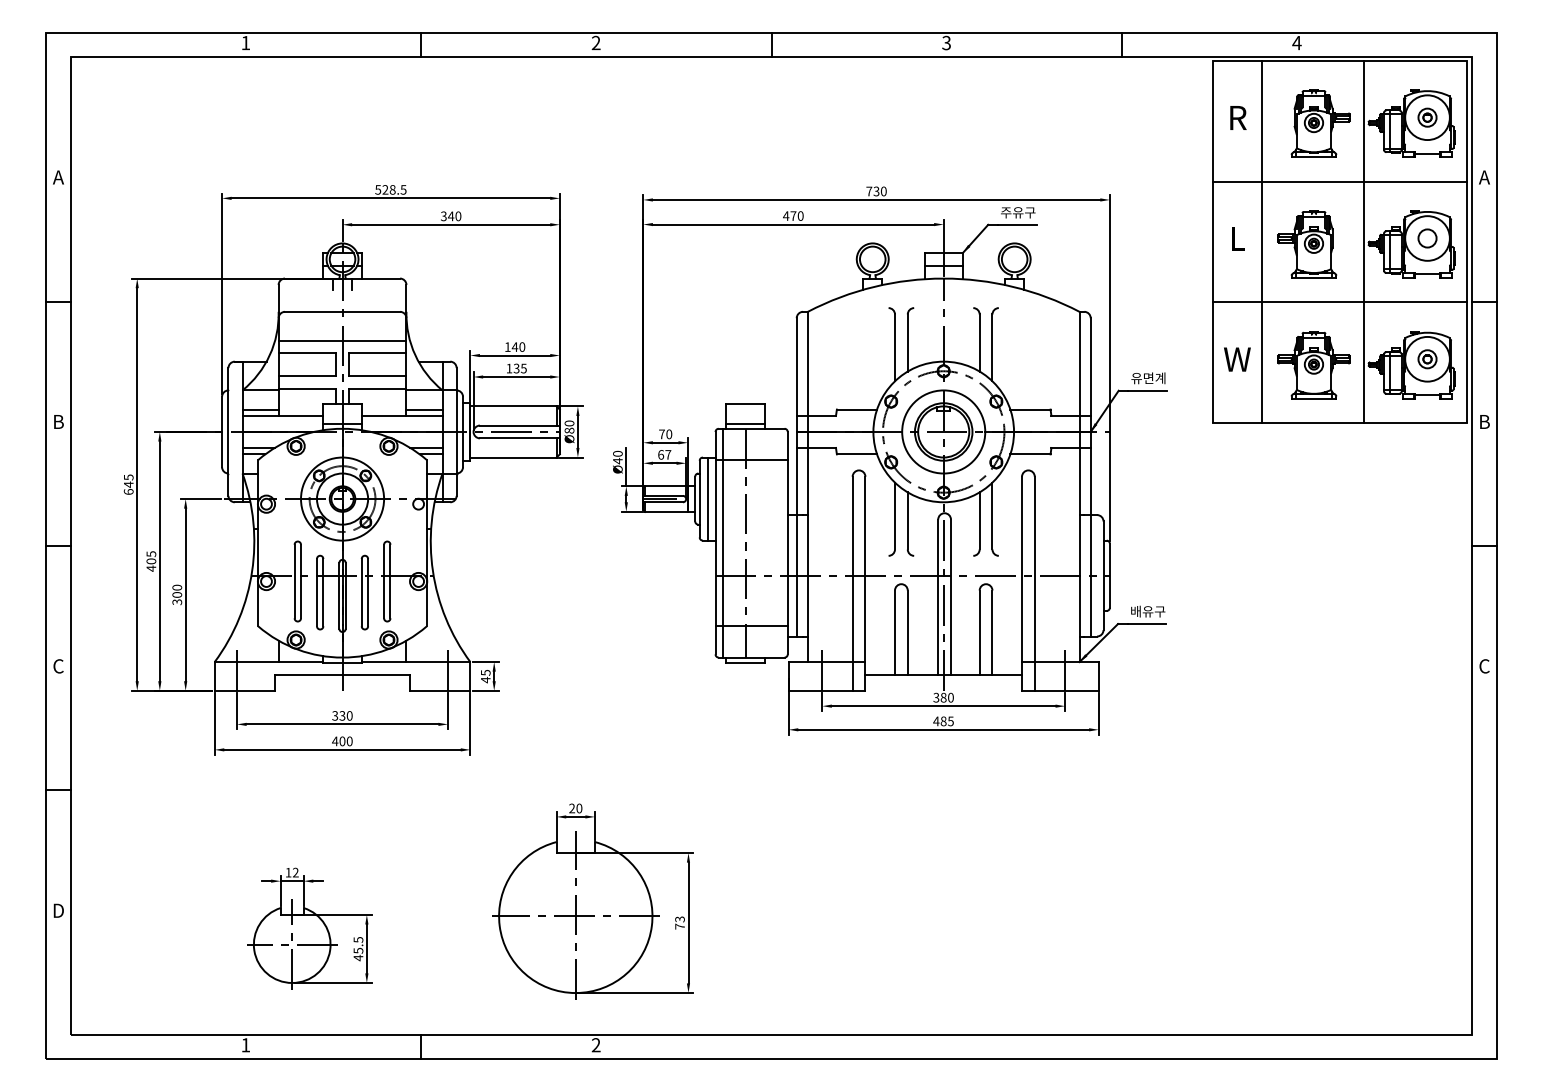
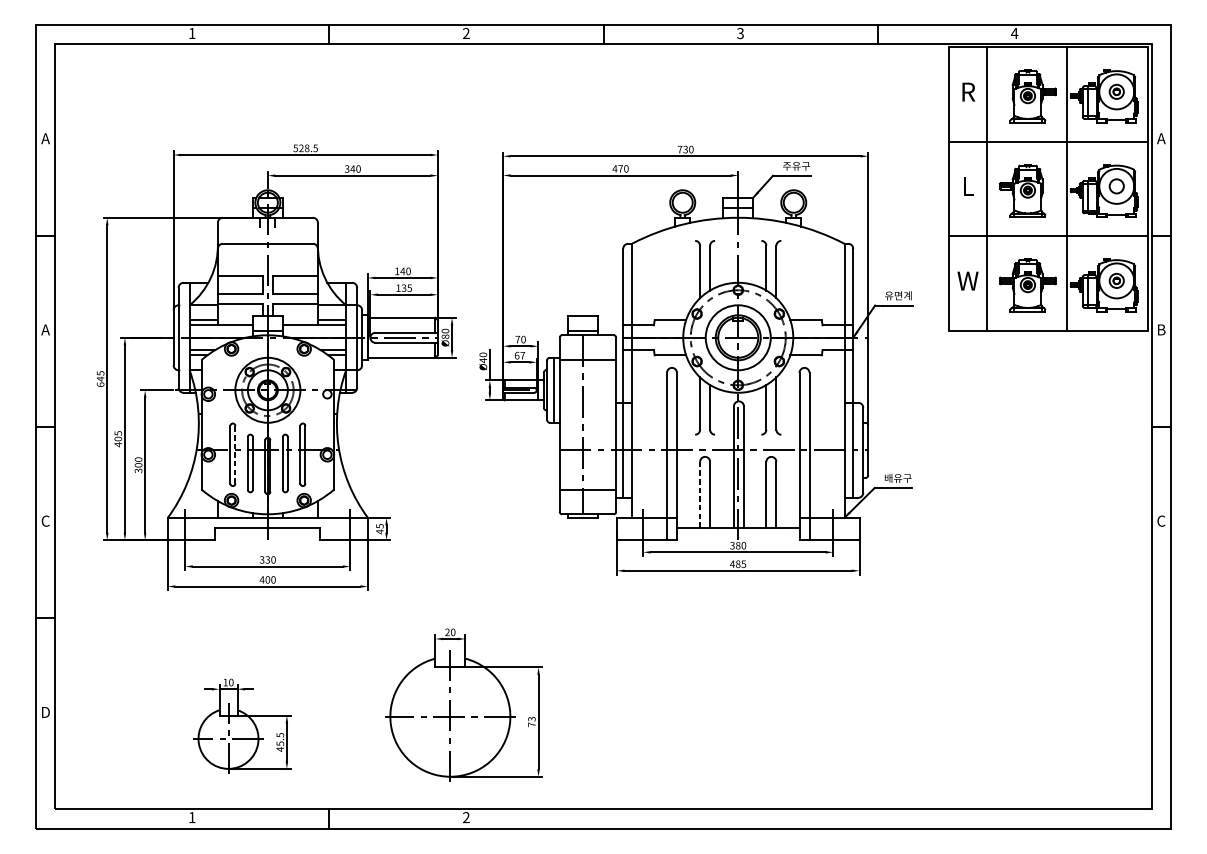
line: (342, 340) -> (267, 266), removed
text: (58, 421) -> (45, 329), B -> A
line: (723, 542) -> (565, 424), removed
line: (301, 581) -> (235, 454), solid -> dashed
line: (894, 633) -> (699, 495), solid -> dashed
text: (295, 872) -> (231, 682), 12 -> 10

